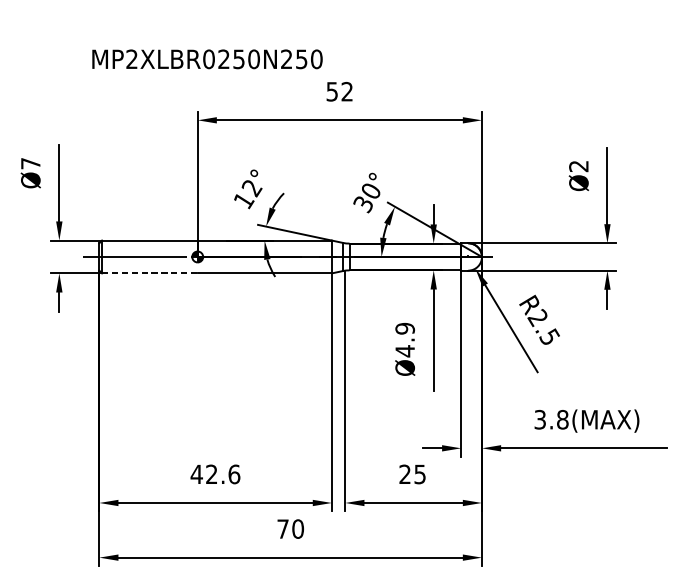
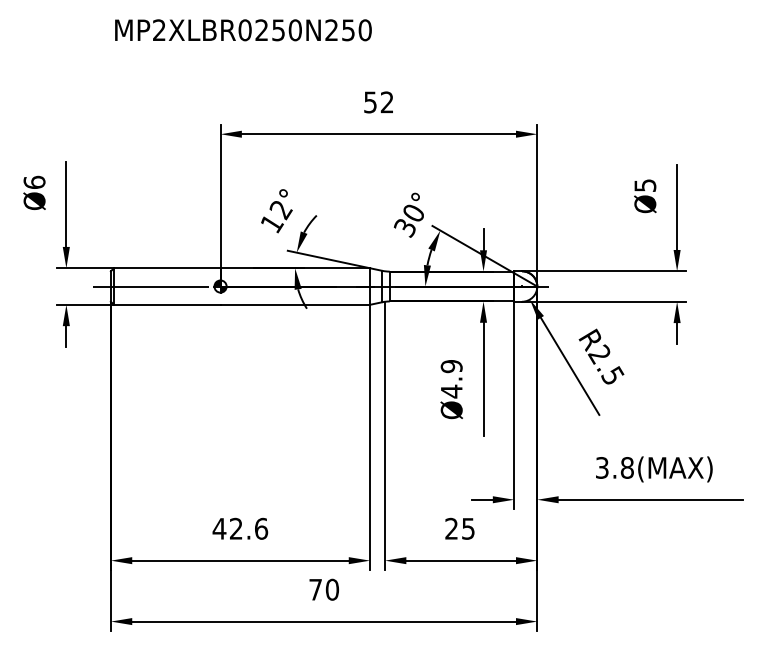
text: (207, 59) -> (243, 30), moved
text: (30, 162) -> (34, 181), Ø7 -> Ø6
text: (579, 166) -> (645, 185), Ø2 -> Ø5
line: (150, 273) -> (167, 304), dashed -> solid

